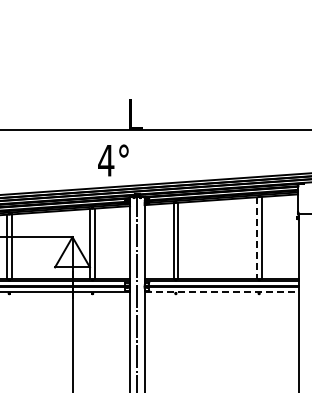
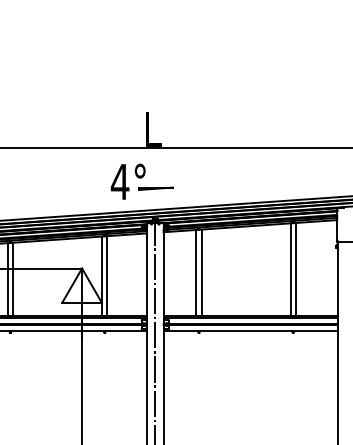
line: (137, 166) -> (155, 188), added
line: (256, 238) -> (290, 270), dashed -> solid
line: (222, 292) -> (251, 331), dashed -> solid

